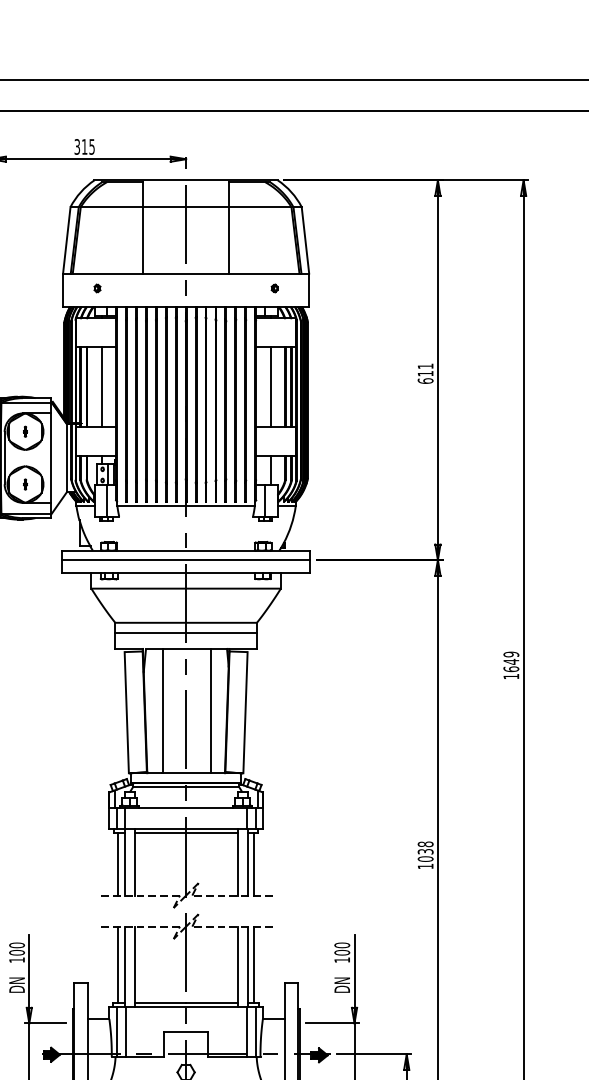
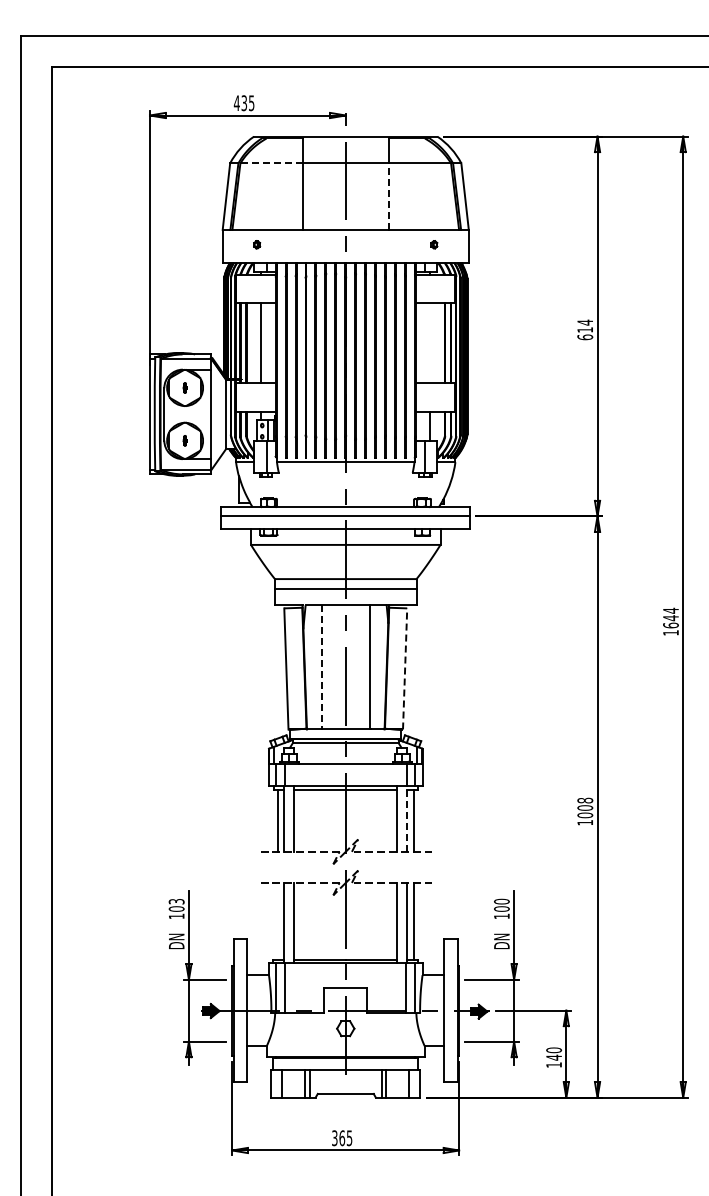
text: (80, 147) -> (240, 103), 315 -> 435
line: (111, 207) -> (271, 163), solid -> dashed
line: (228, 240) -> (388, 196), solid -> dashed
text: (424, 366) -> (584, 322), 611 -> 614
line: (270, 387) -> (430, 343), removed
text: (510, 654) -> (670, 610), 1649 -> 1644
line: (162, 711) -> (322, 667), solid -> dashed
line: (245, 712) -> (405, 668), solid -> dashed
text: (425, 851) -> (585, 807), 1038 -> 1008
line: (247, 862) -> (407, 818), solid -> dashed
text: (16, 945) -> (176, 901), 100 -> 103
line: (117, 964) -> (277, 920), removed

